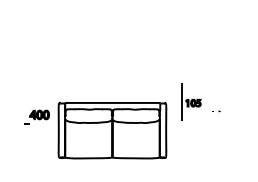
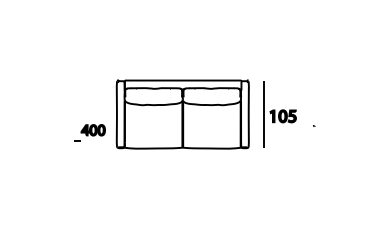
part: (191, 102) -> (279, 114), size x1.43
part: (112, 130) -> (182, 114), moved

